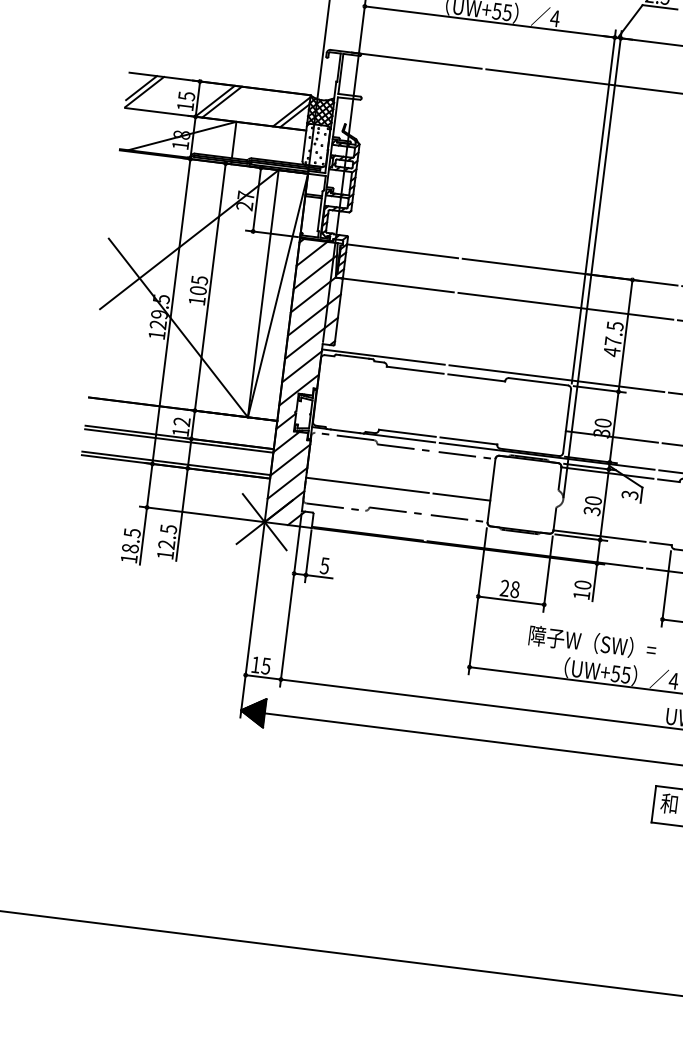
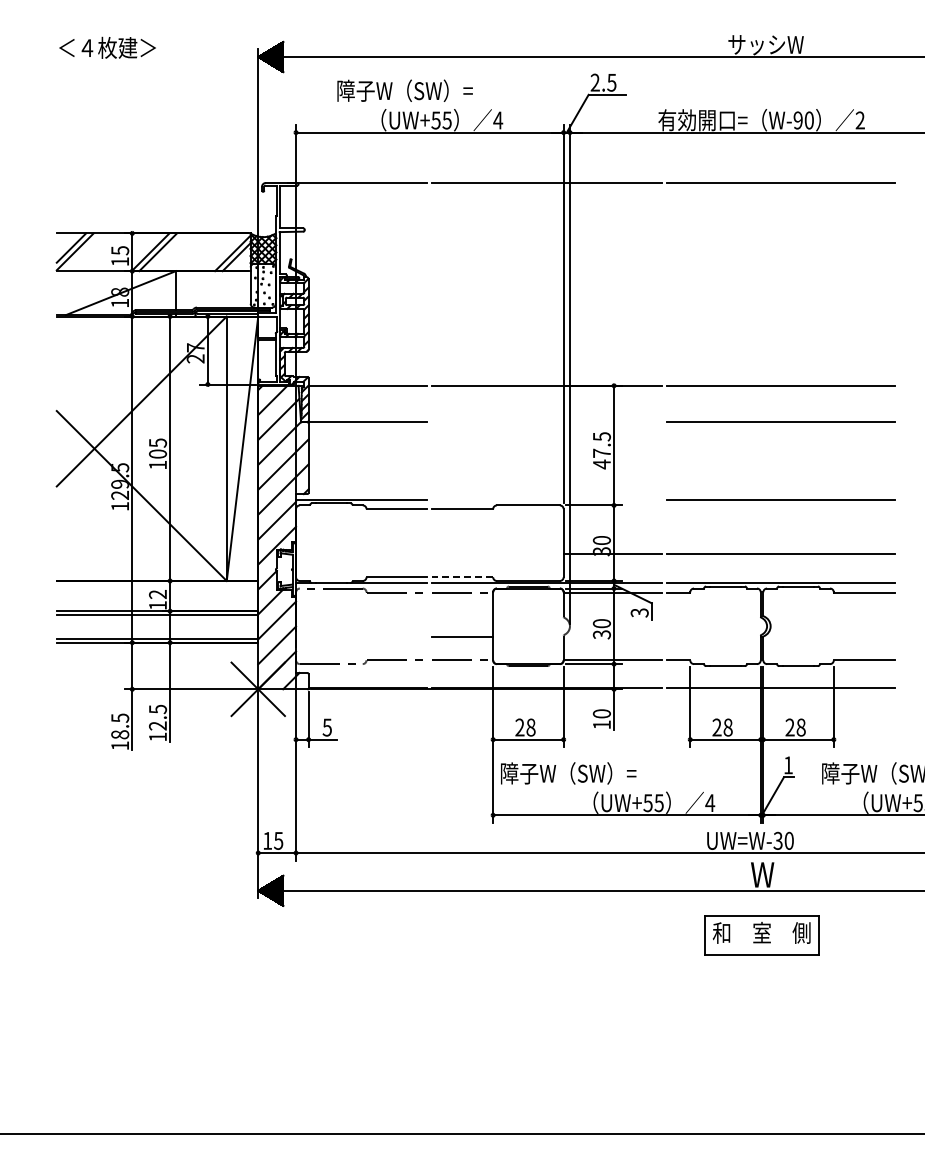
line: (566, 306) -> (547, 422), removed
line: (557, 378) -> (547, 499), removed
line: (468, 440) -> (462, 576), solid -> dashed
line: (367, 485) -> (361, 637), removed
text: (592, 642) -> (568, 773), moved

